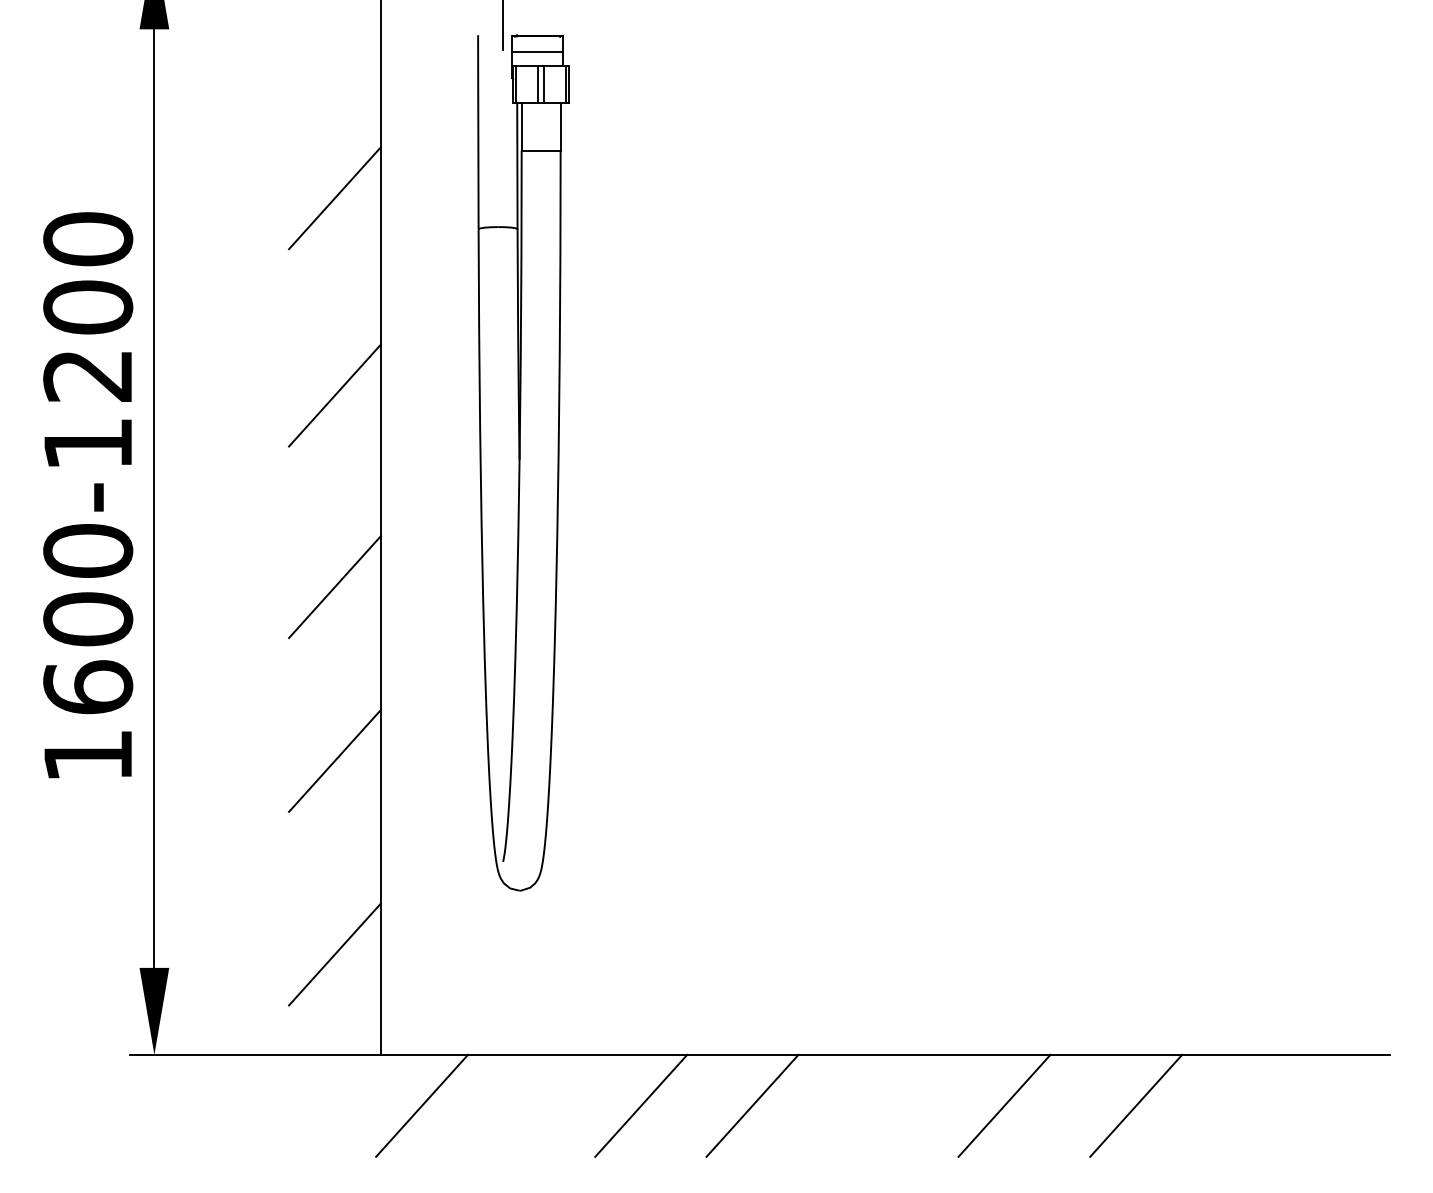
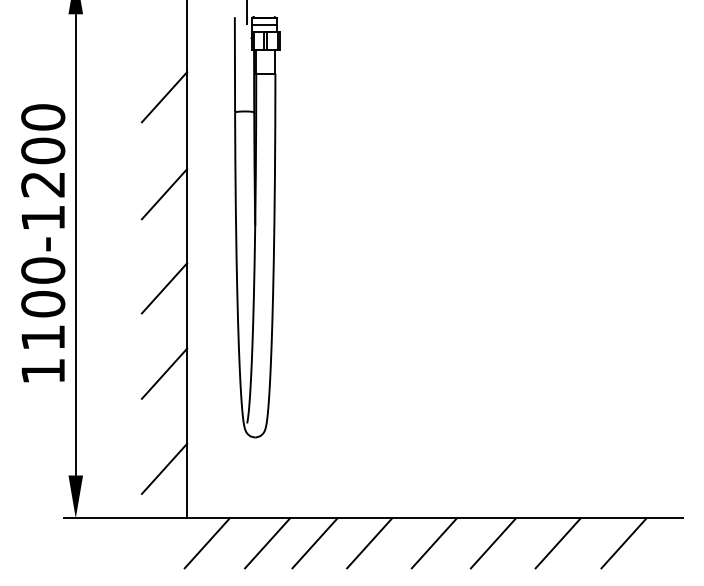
text: (88, 687) -> (43, 337), 1600-1200 -> 1100-1200
line: (544, 1106) -> (267, 543), added
line: (882, 1106) -> (433, 543), added
line: (1269, 1106) -> (623, 543), added

